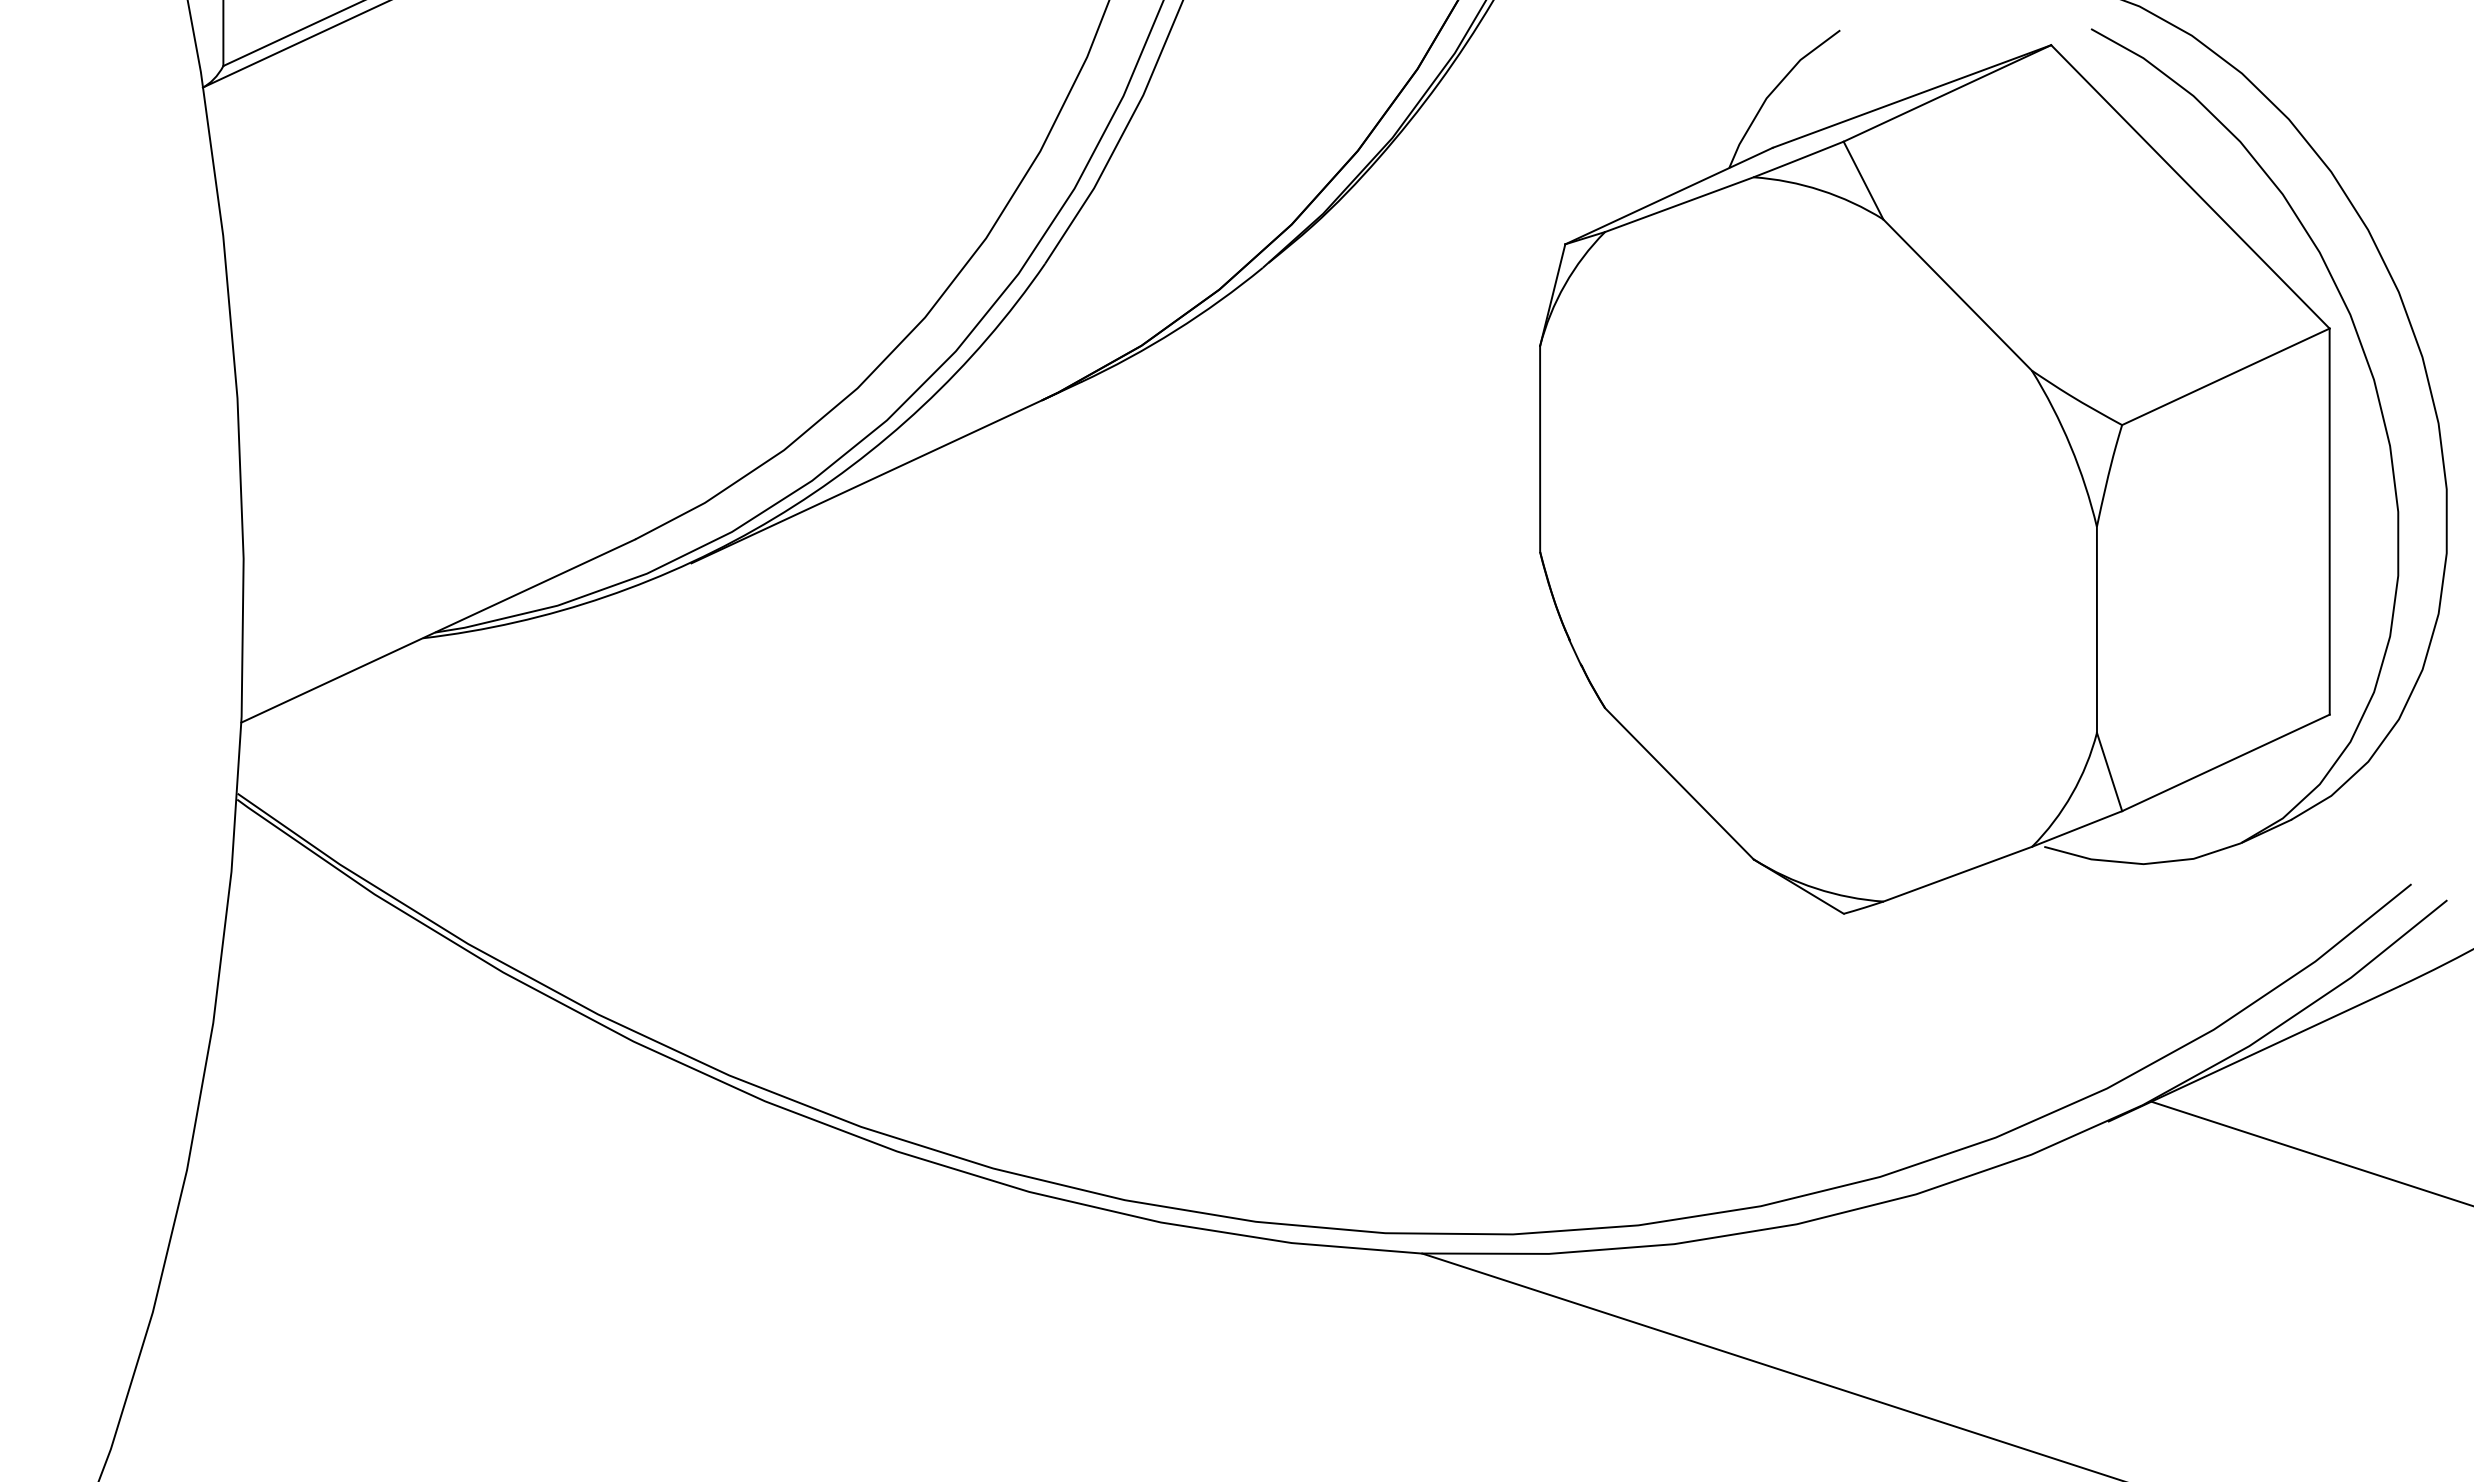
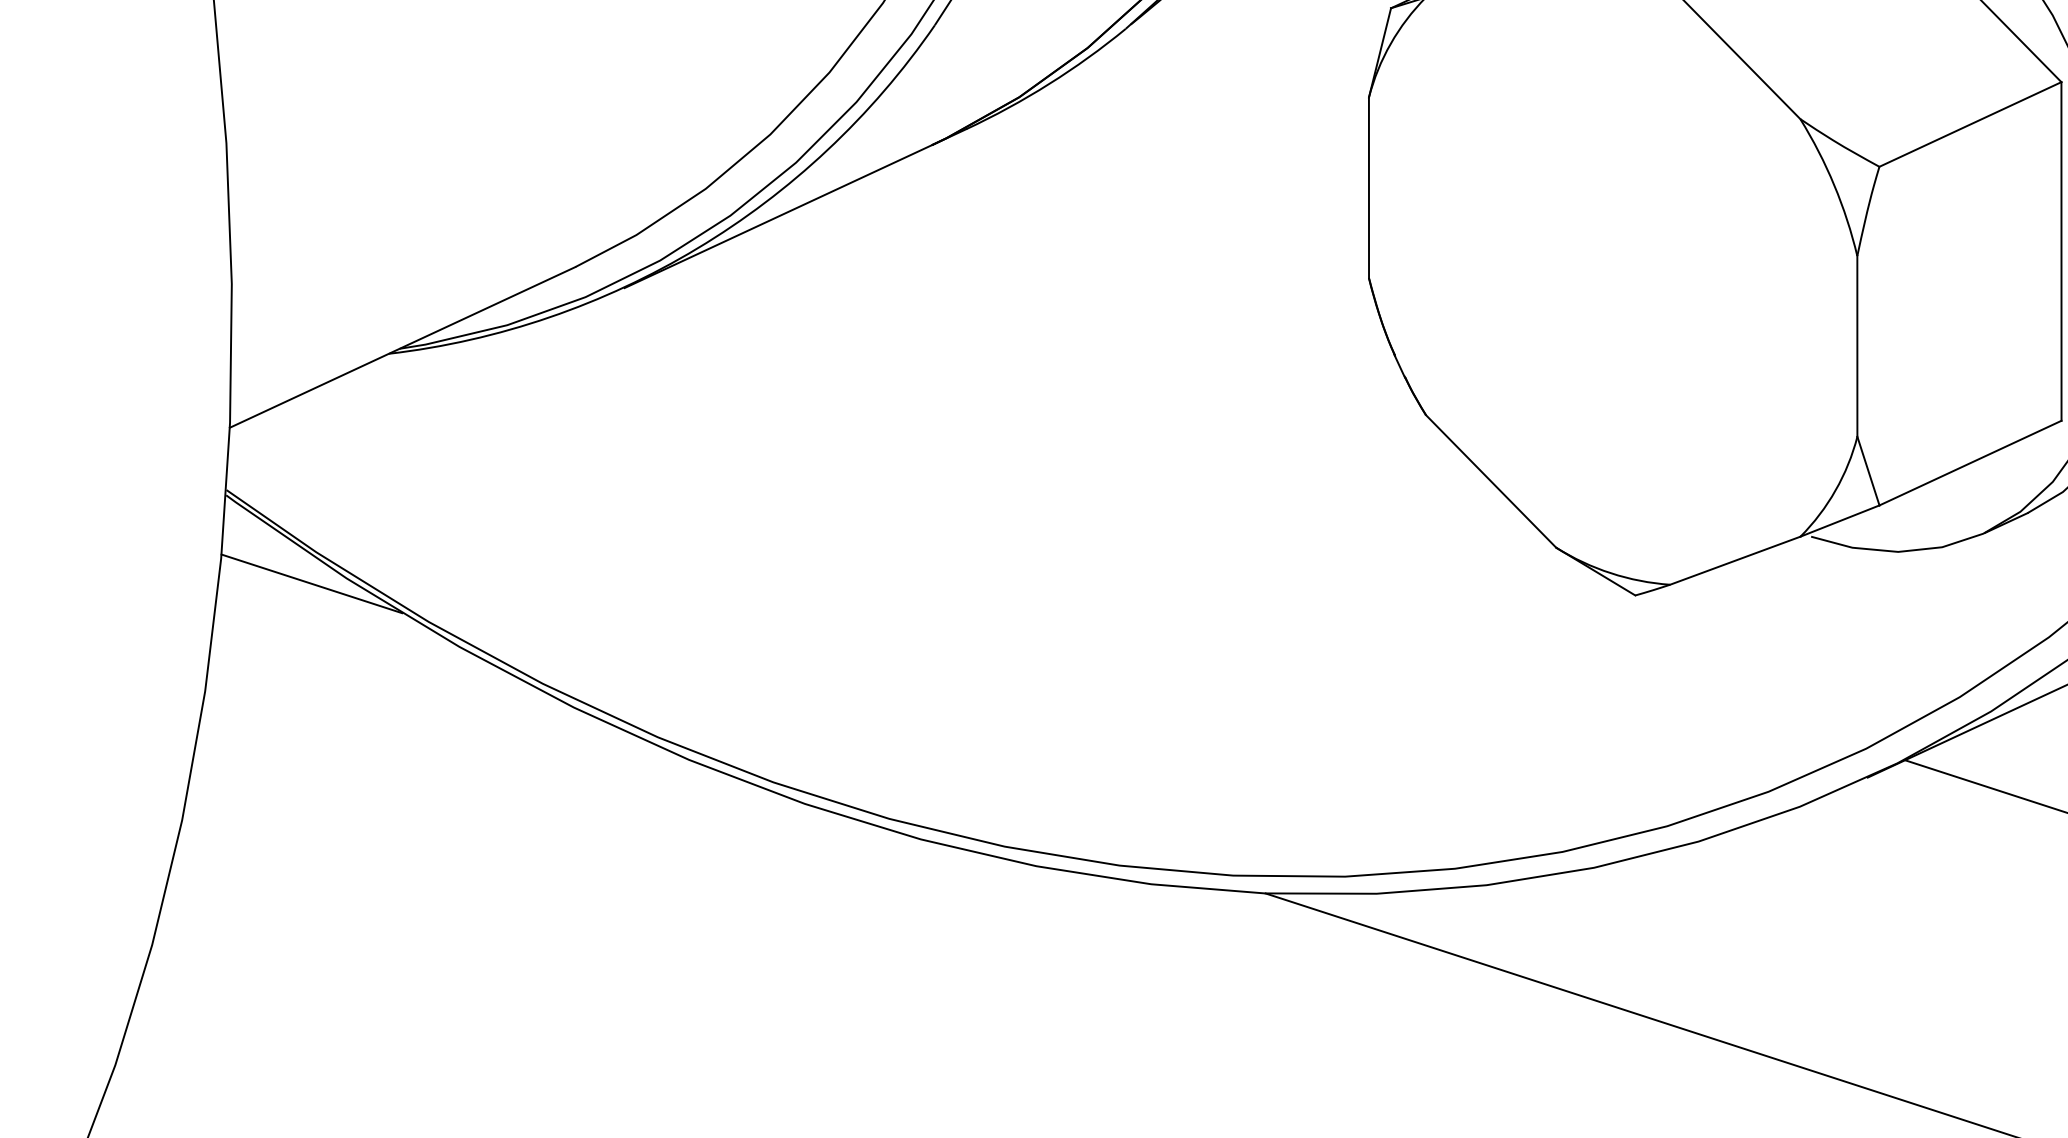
line: (334, 900) -> (311, 583), added

